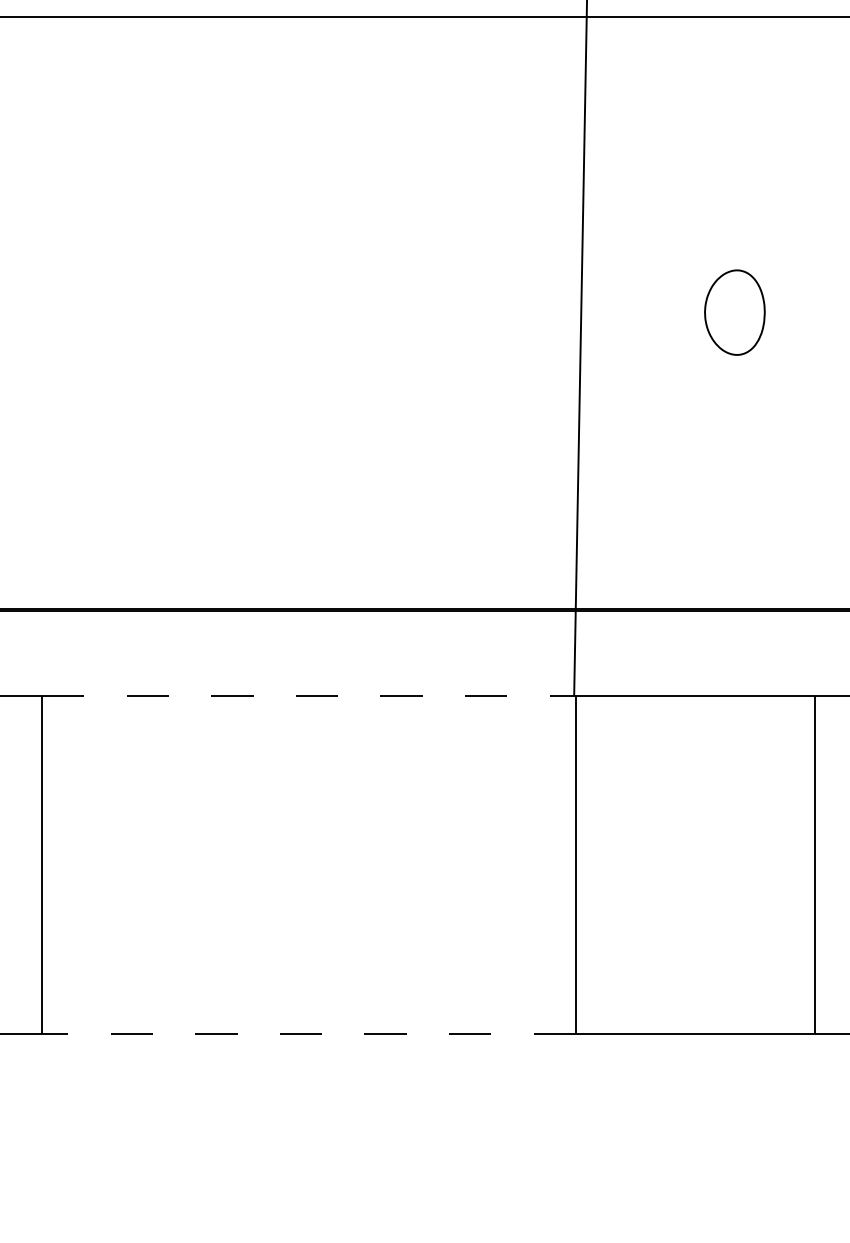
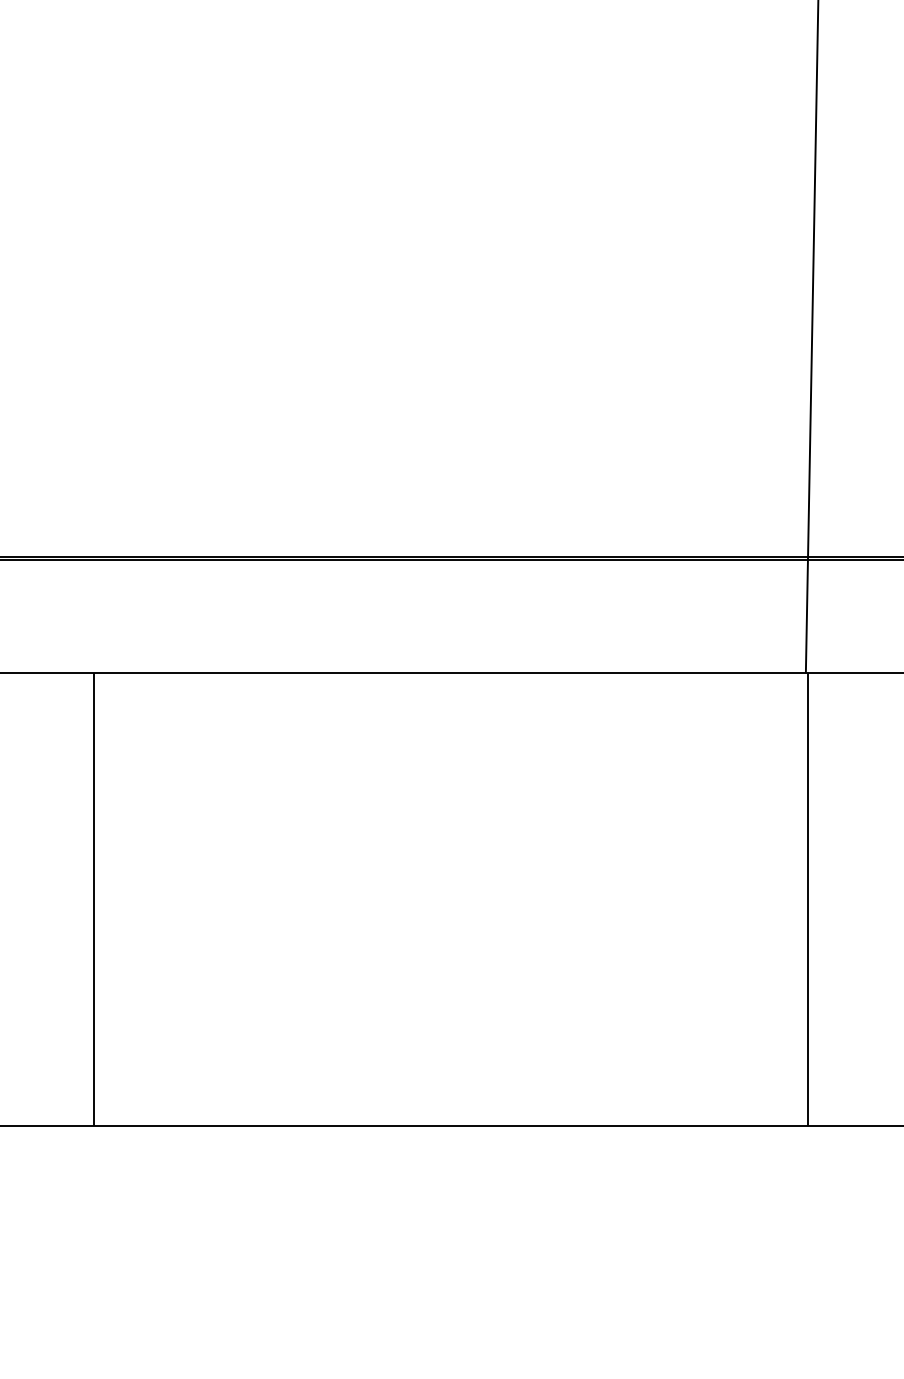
line: (308, 695) -> (450, 673), dashed -> solid
line: (308, 1033) -> (450, 1125), dashed -> solid

